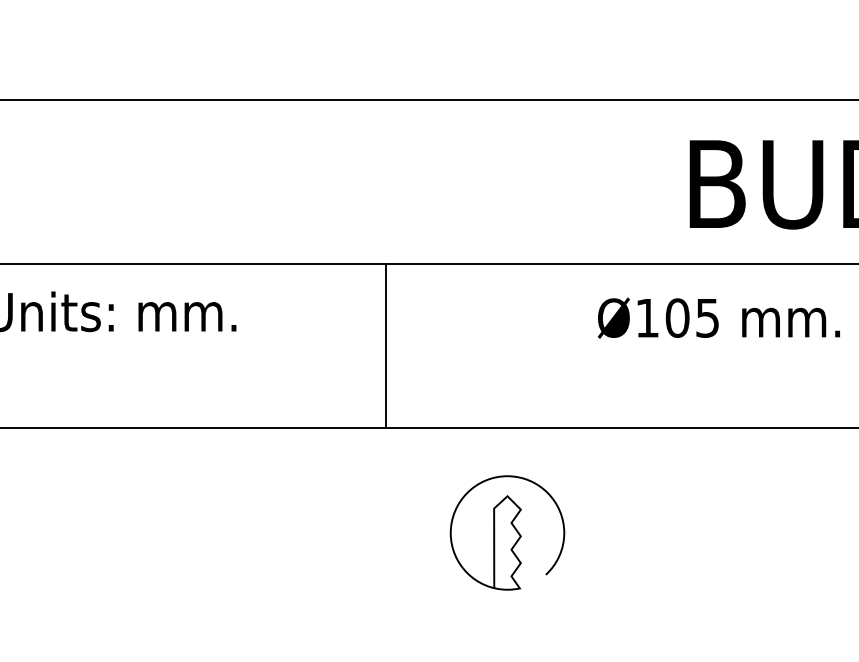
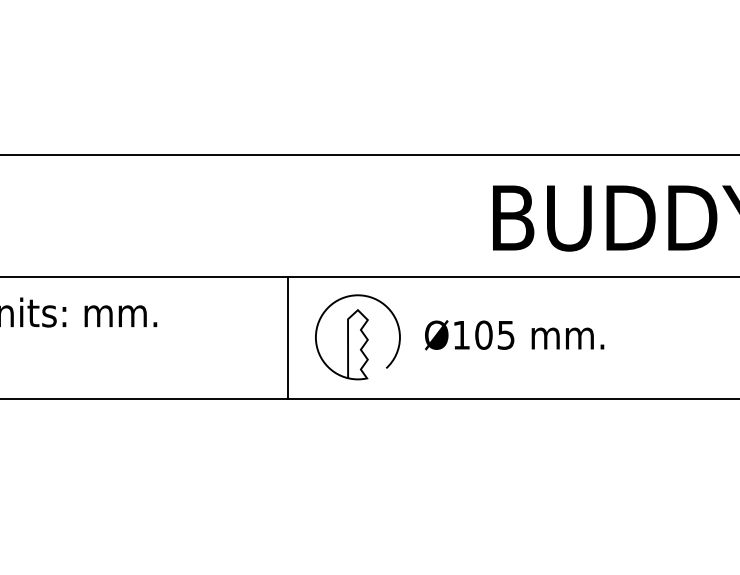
text: (718, 318) -> (514, 335), moved
line: (385, 345) -> (287, 337), moved
curve: (513, 529) -> (362, 334), moved

